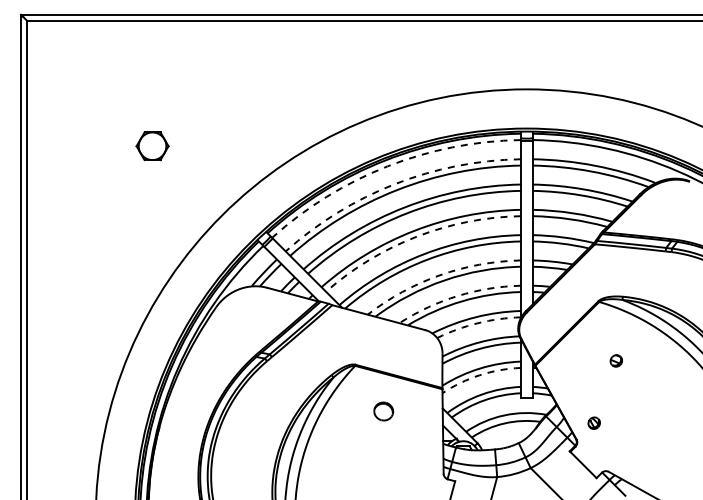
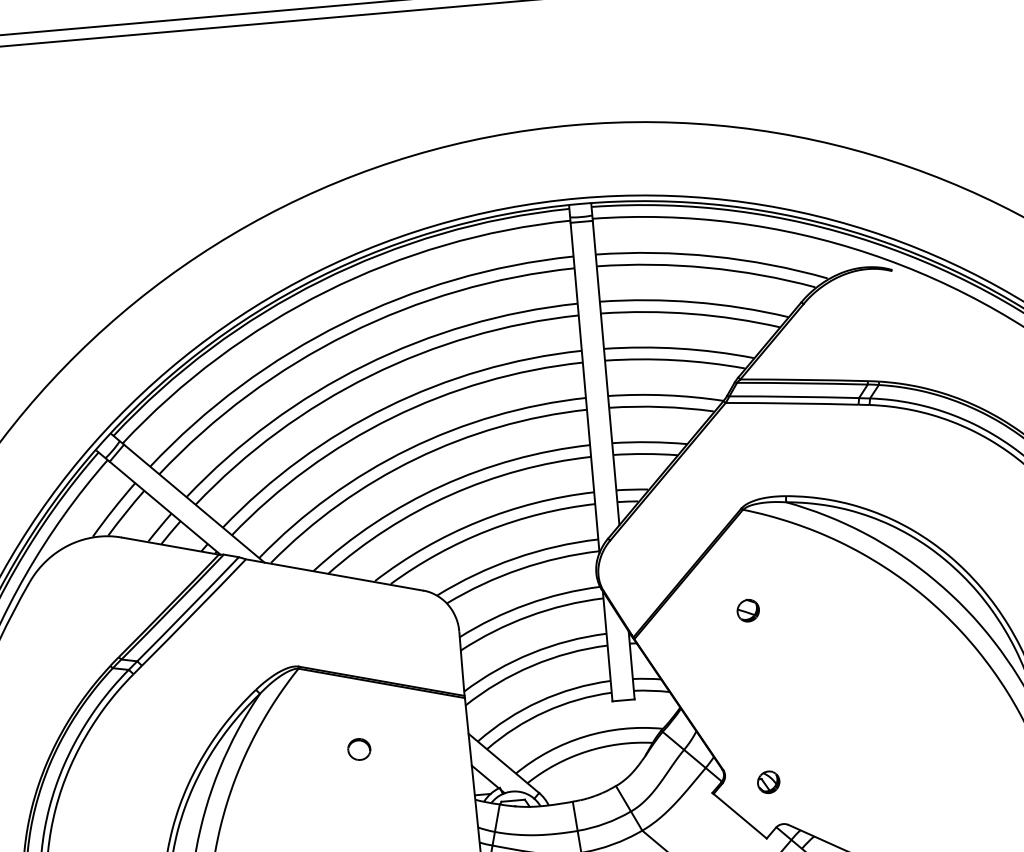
arc: (387, 166) -> (326, 291), dashed -> solid
arc: (394, 184) -> (342, 324), dashed -> solid
arc: (416, 236) -> (391, 417), dashed -> solid
arc: (439, 275) -> (440, 486), dashed -> solid
arc: (457, 295) -> (477, 520), dashed -> solid
arc: (477, 323) -> (519, 569), dashed -> solid
part: (615, 360) -> (746, 610), moved
arc: (479, 375) -> (531, 666), dashed -> solid
part: (383, 411) -> (358, 749), size x0.62
part: (593, 422) -> (767, 781), moved

